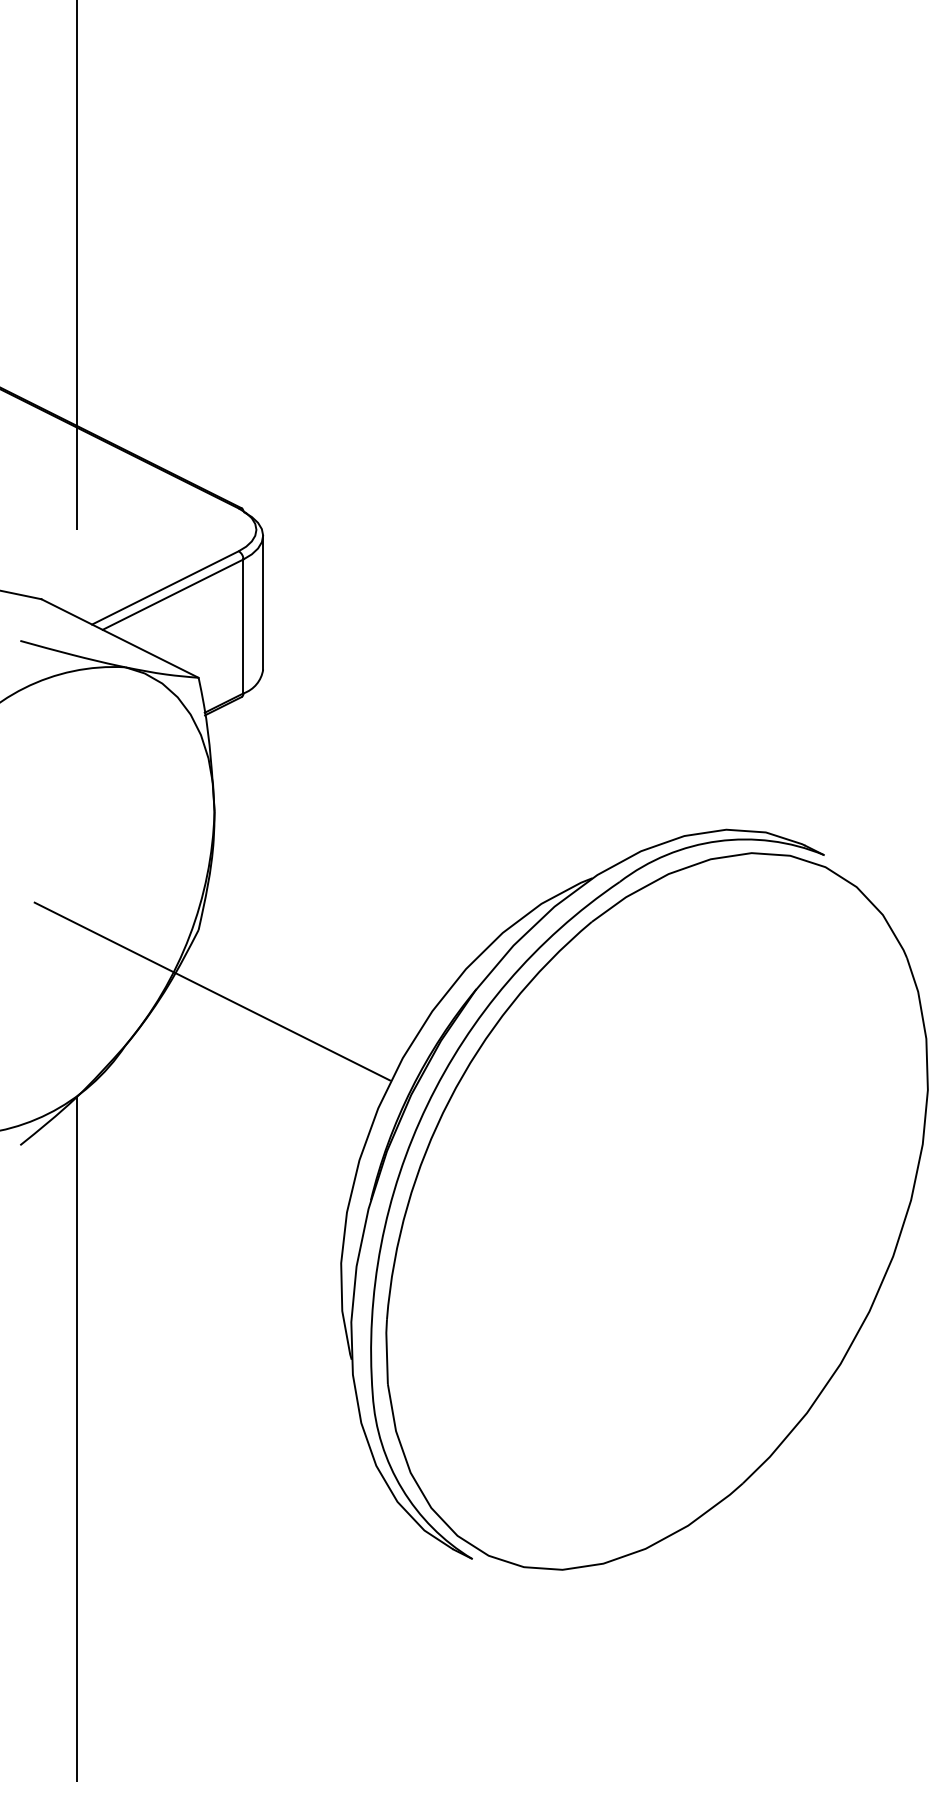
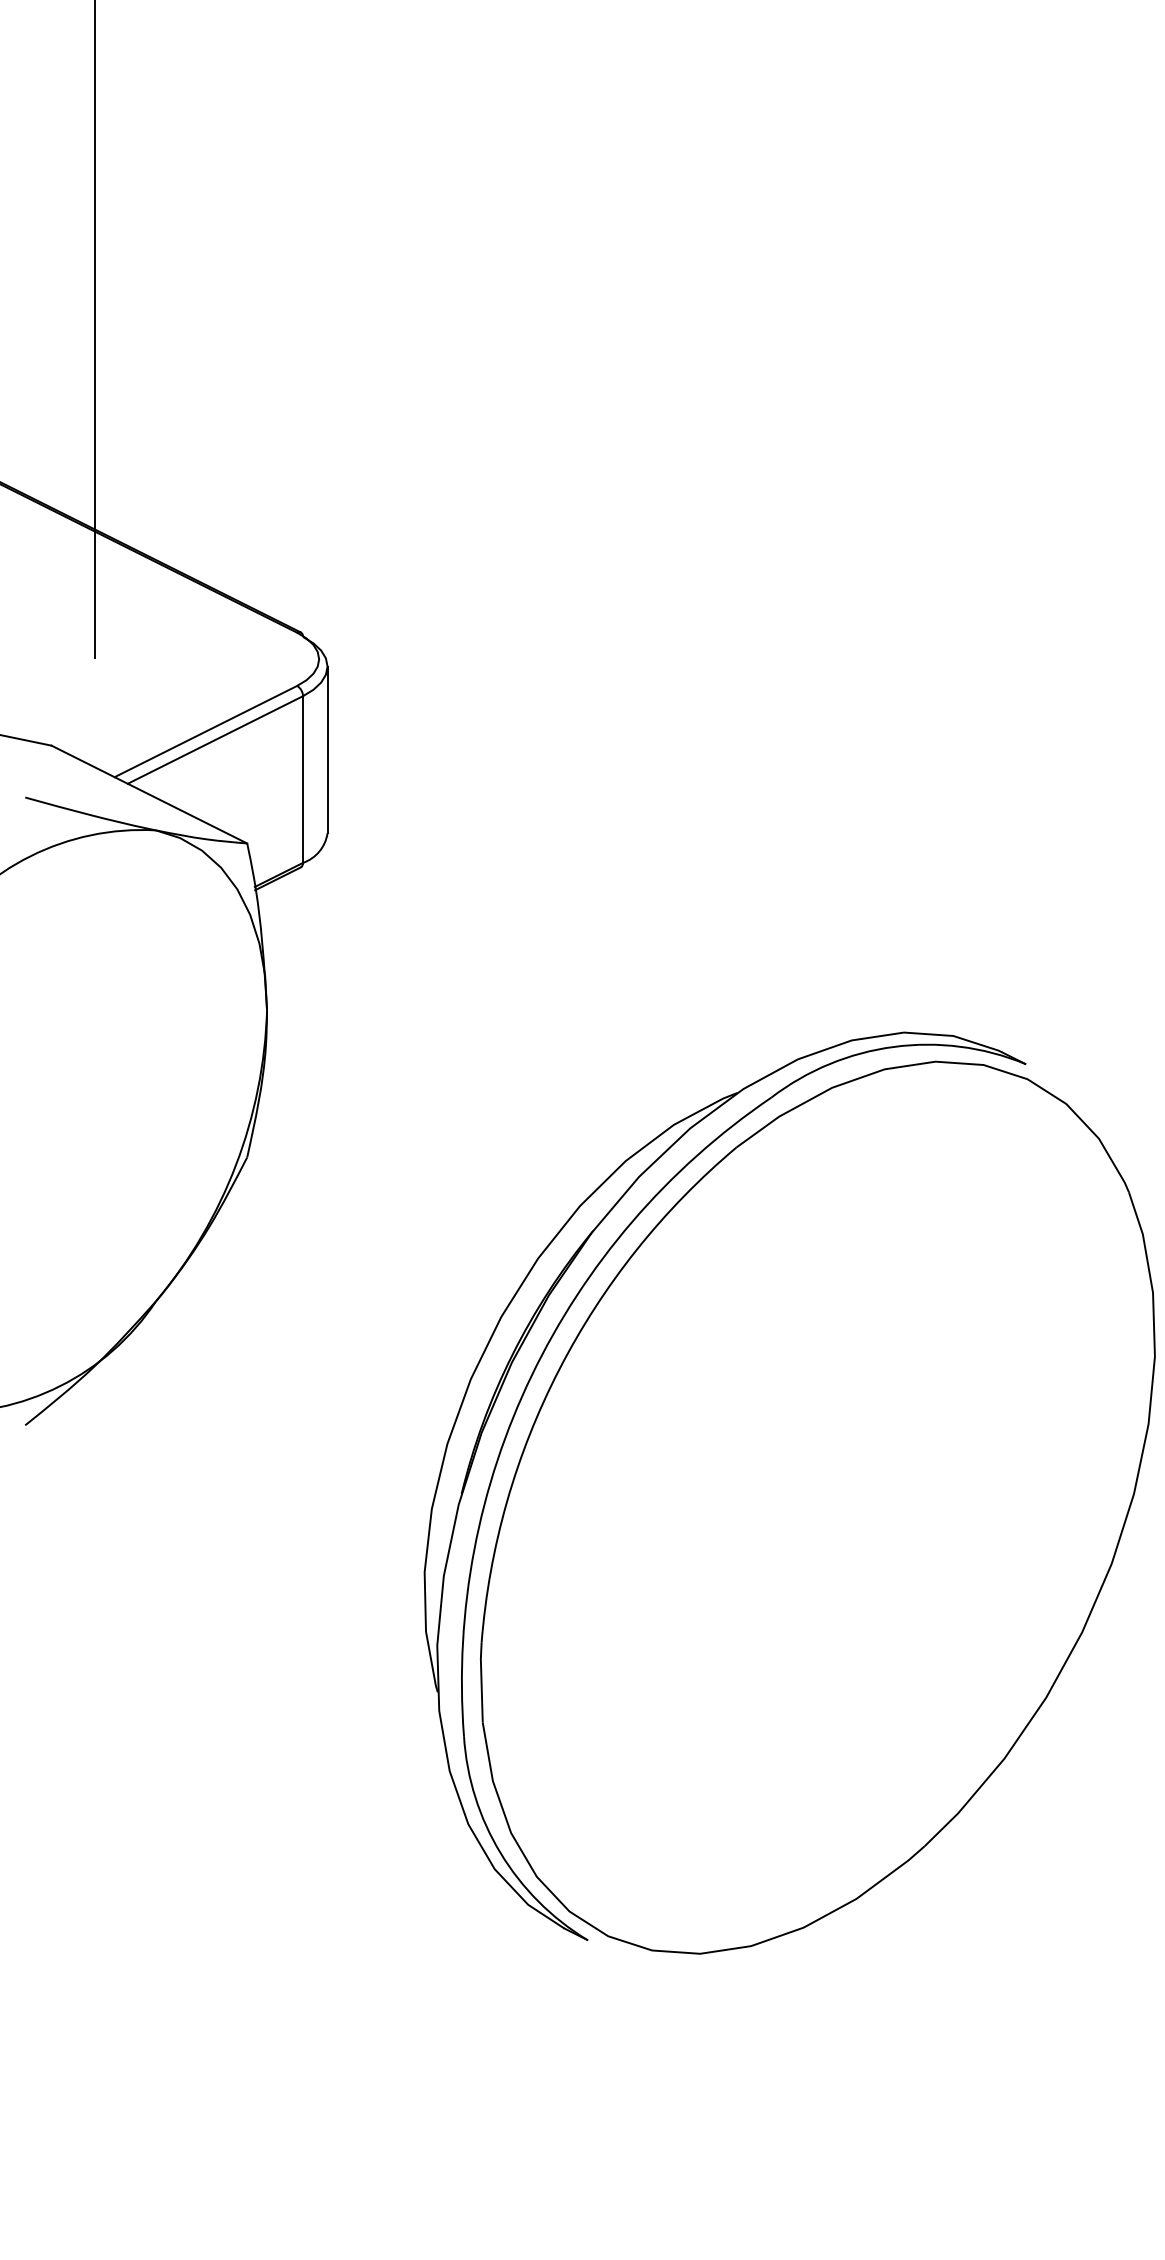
line: (212, 991) -> (264, 1233), removed
line: (76, 1439) -> (95, 1791), removed

